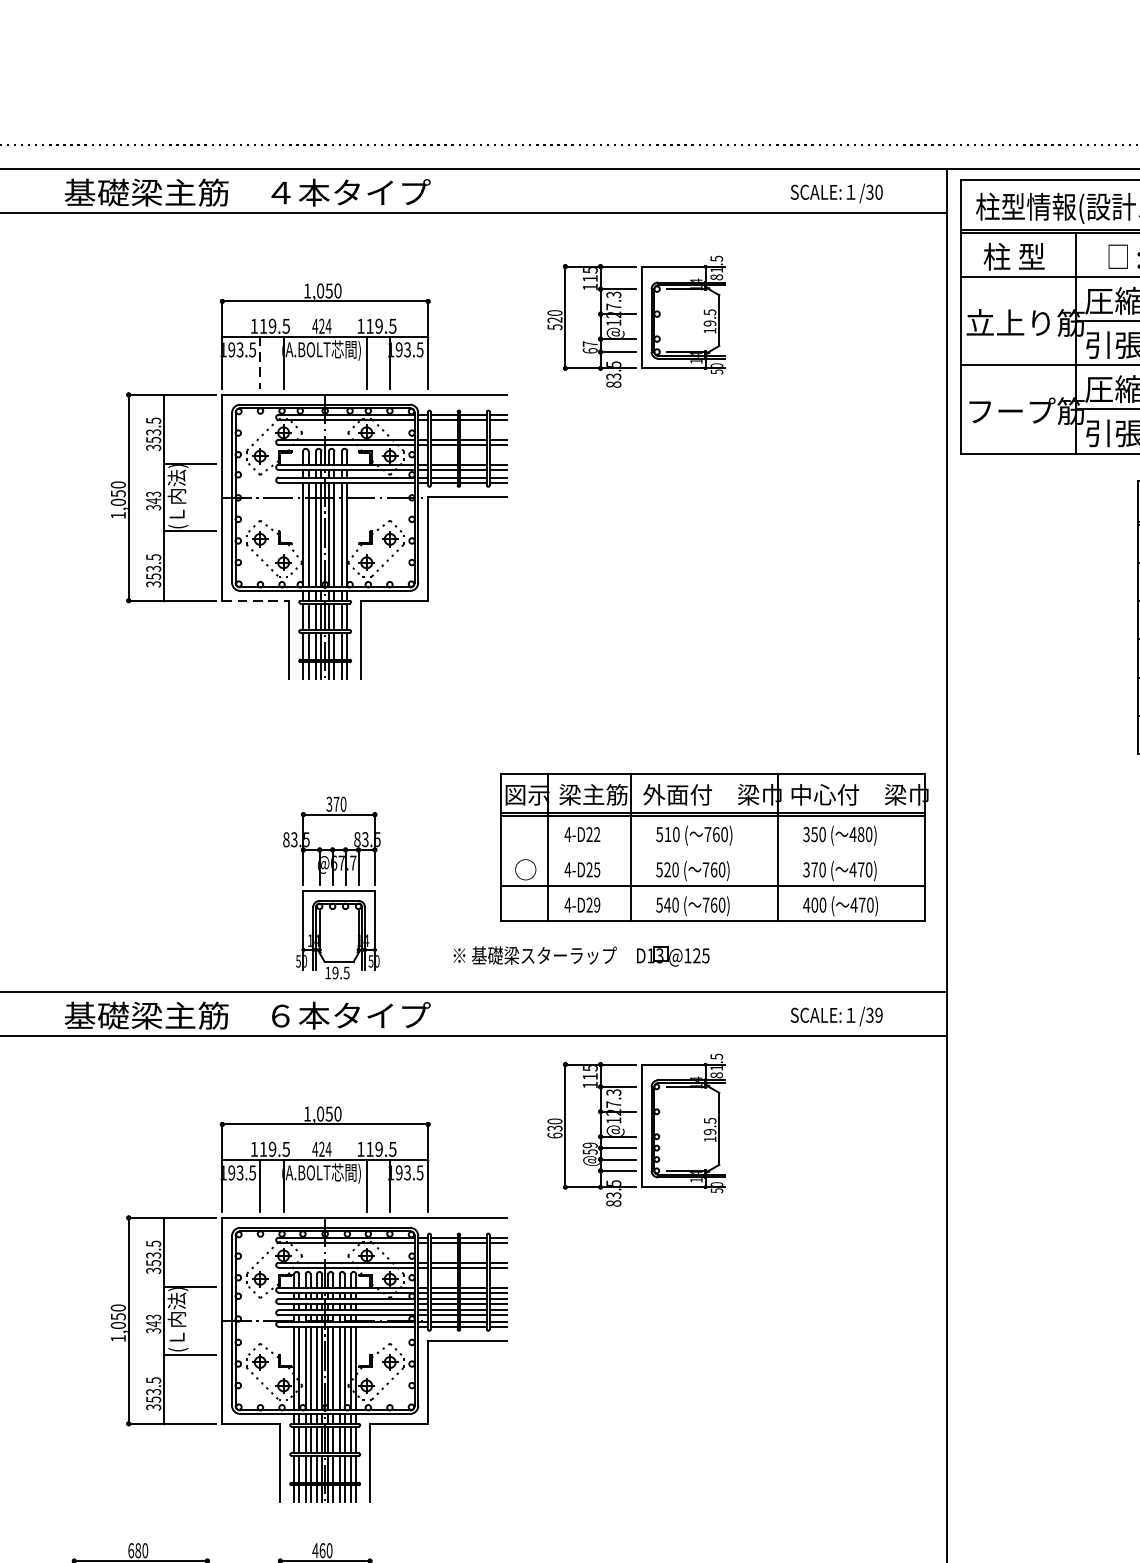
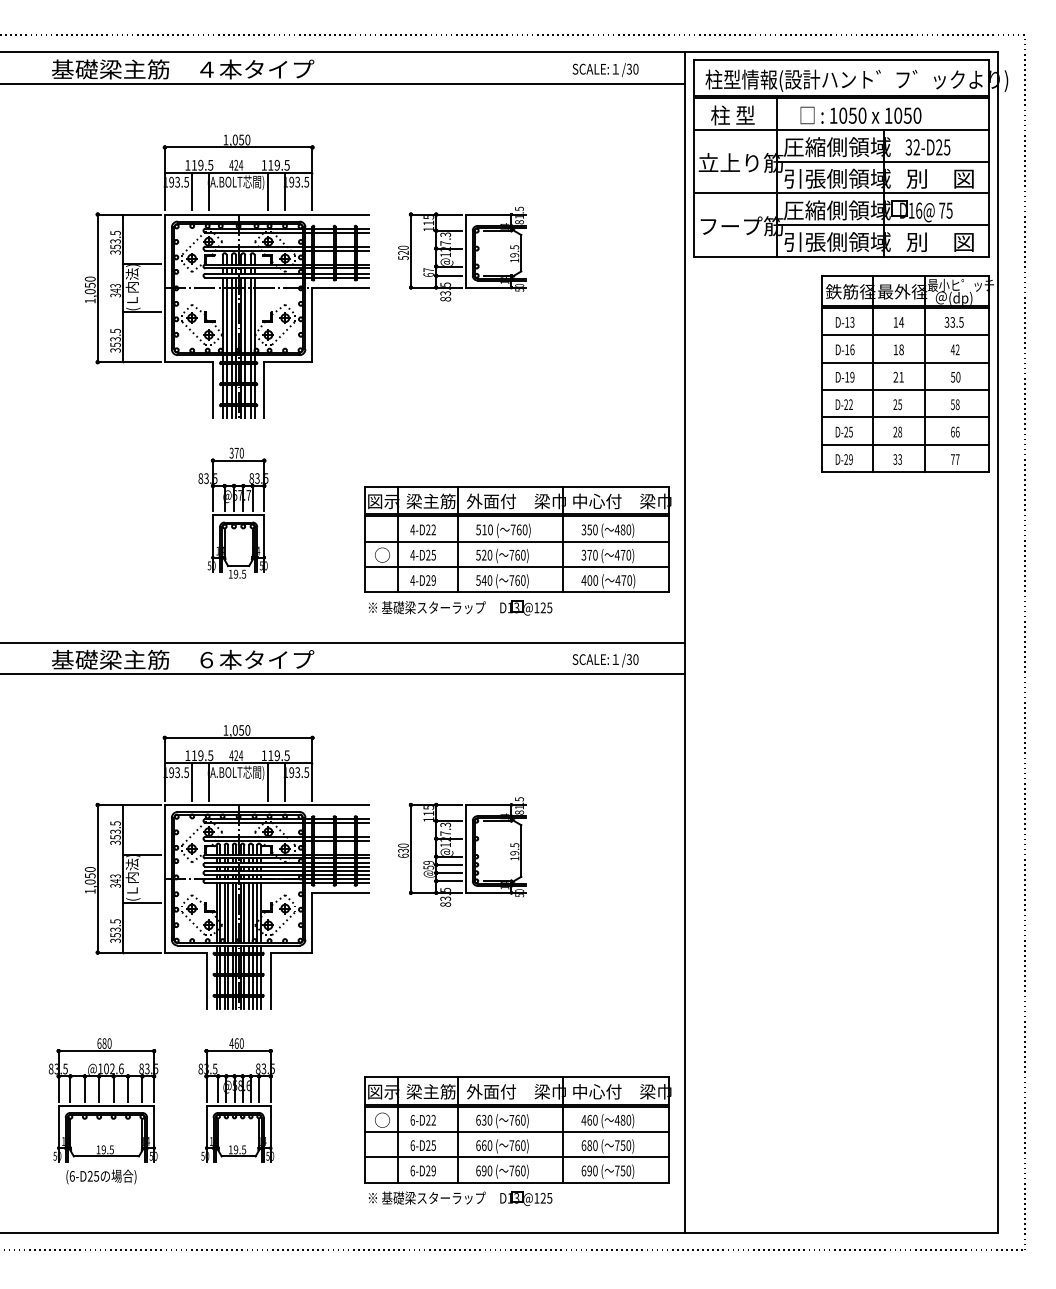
part: (637, 320) -> (462, 253), moved
line: (260, 362) -> (192, 191), dashed -> solid
line: (256, 601) -> (189, 362), dashed -> solid
line: (712, 850) -> (516, 541), added
part: (331, 886) -> (233, 512), moved
part: (581, 955) -> (460, 607), moved
text: (878, 1015) -> (635, 659), /39 -> /30
part: (637, 1129) -> (462, 851), moved

